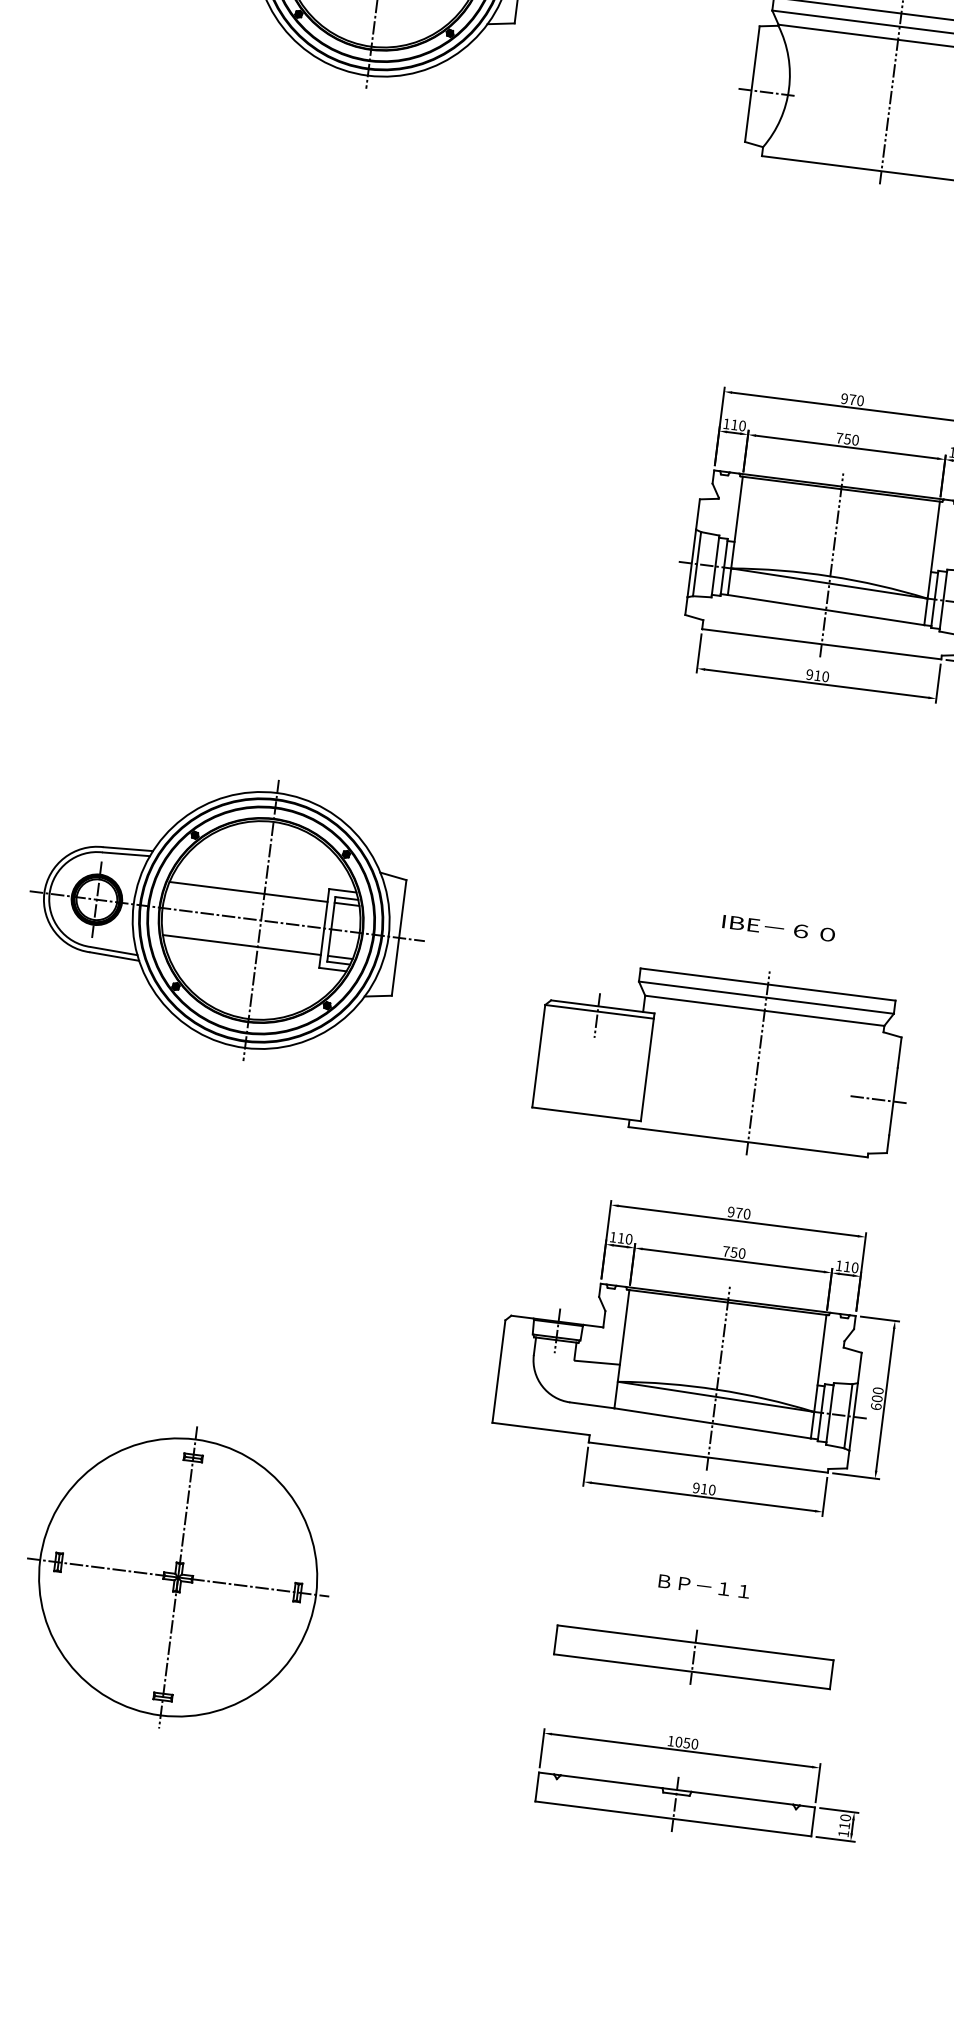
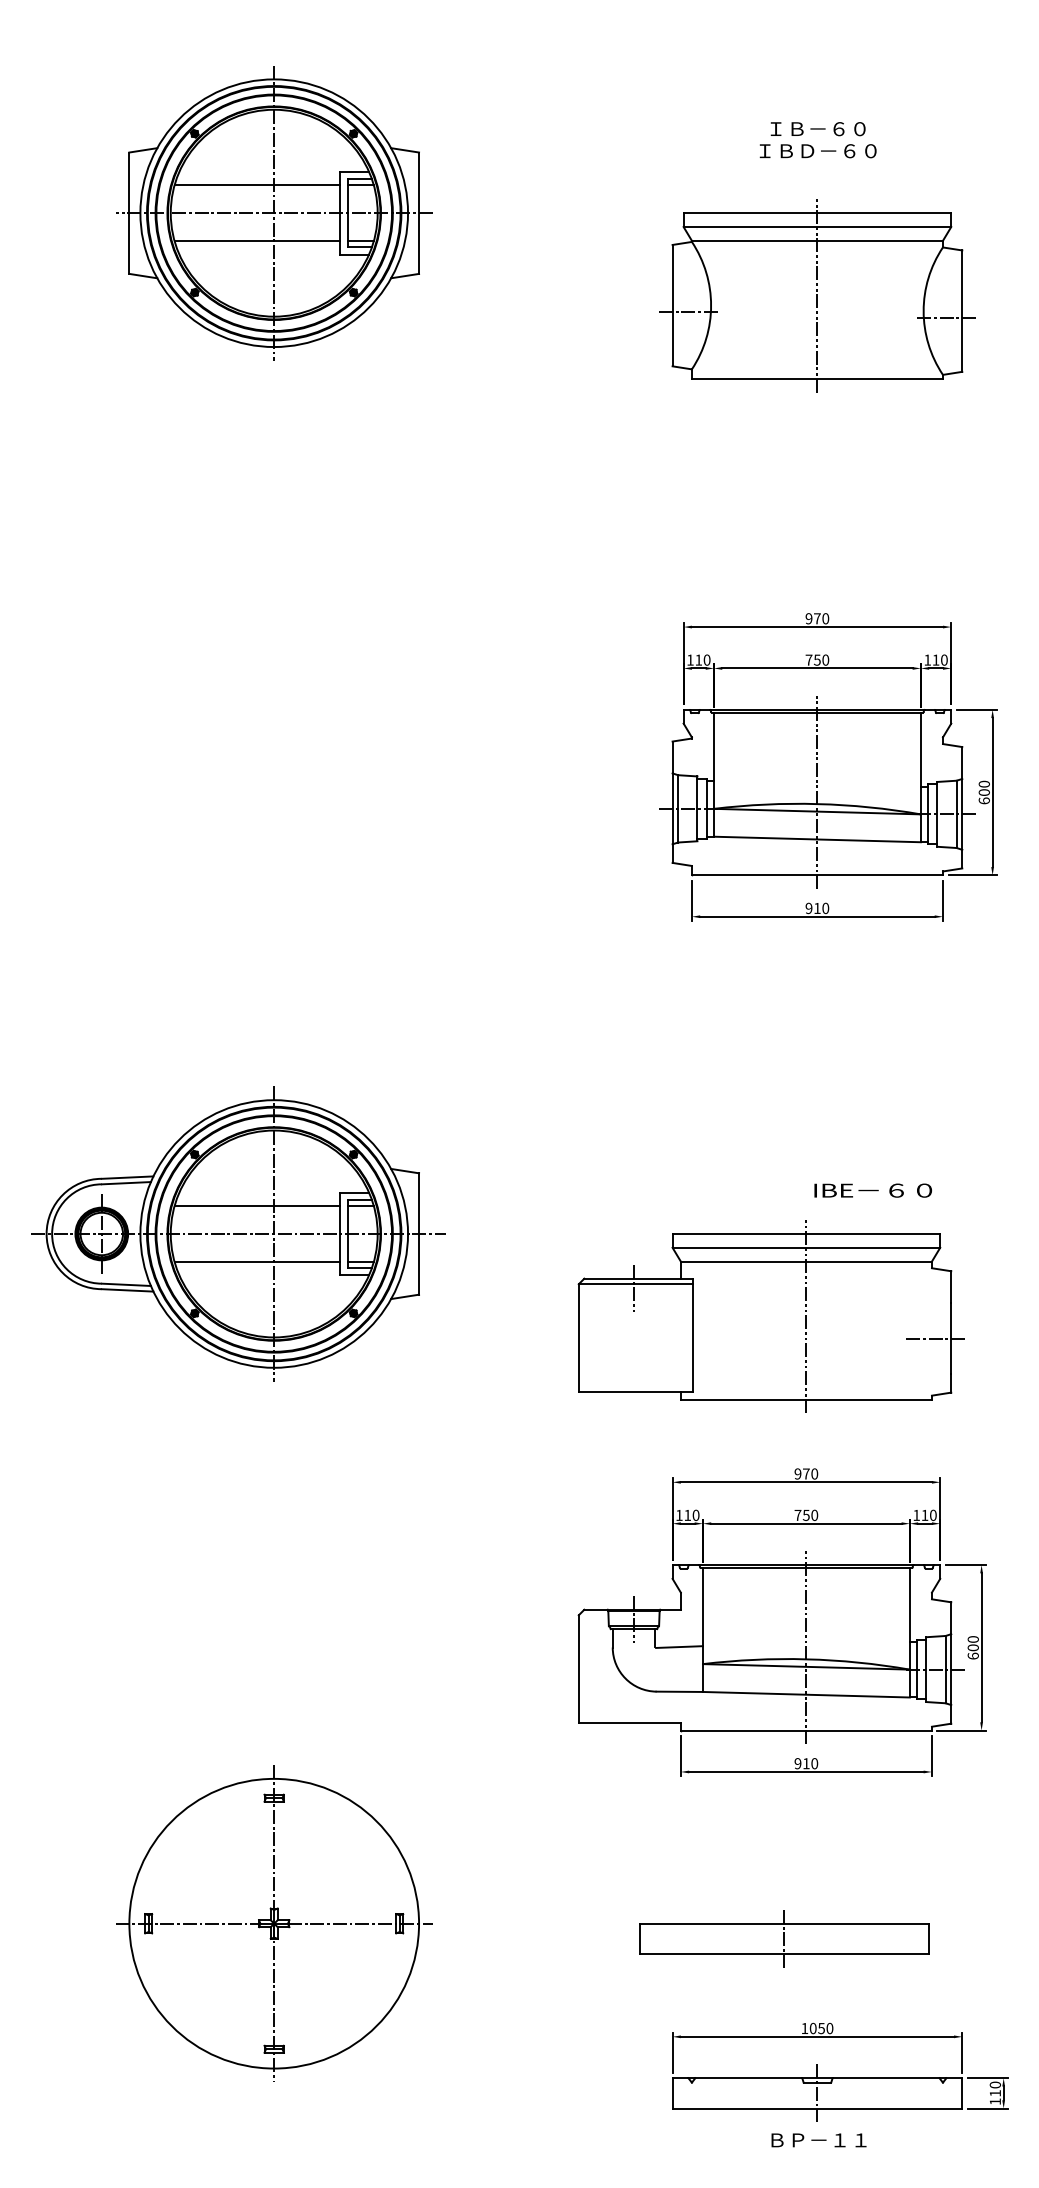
text: (778, 928) -> (872, 1190), moved
text: (703, 1586) -> (818, 2140), moved
part: (693, 1656) -> (784, 1938), moved

